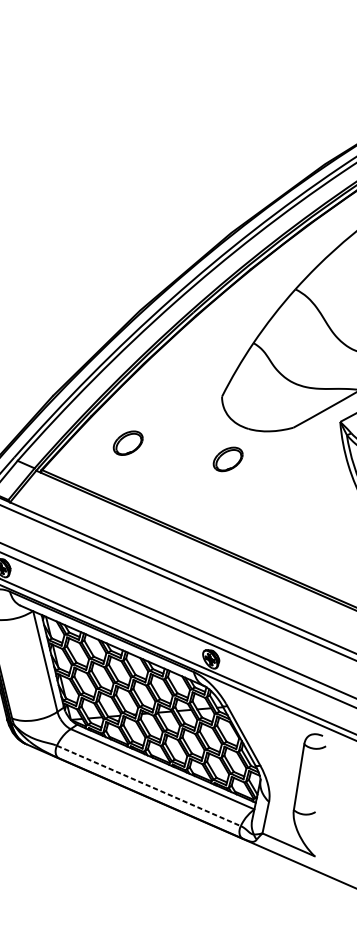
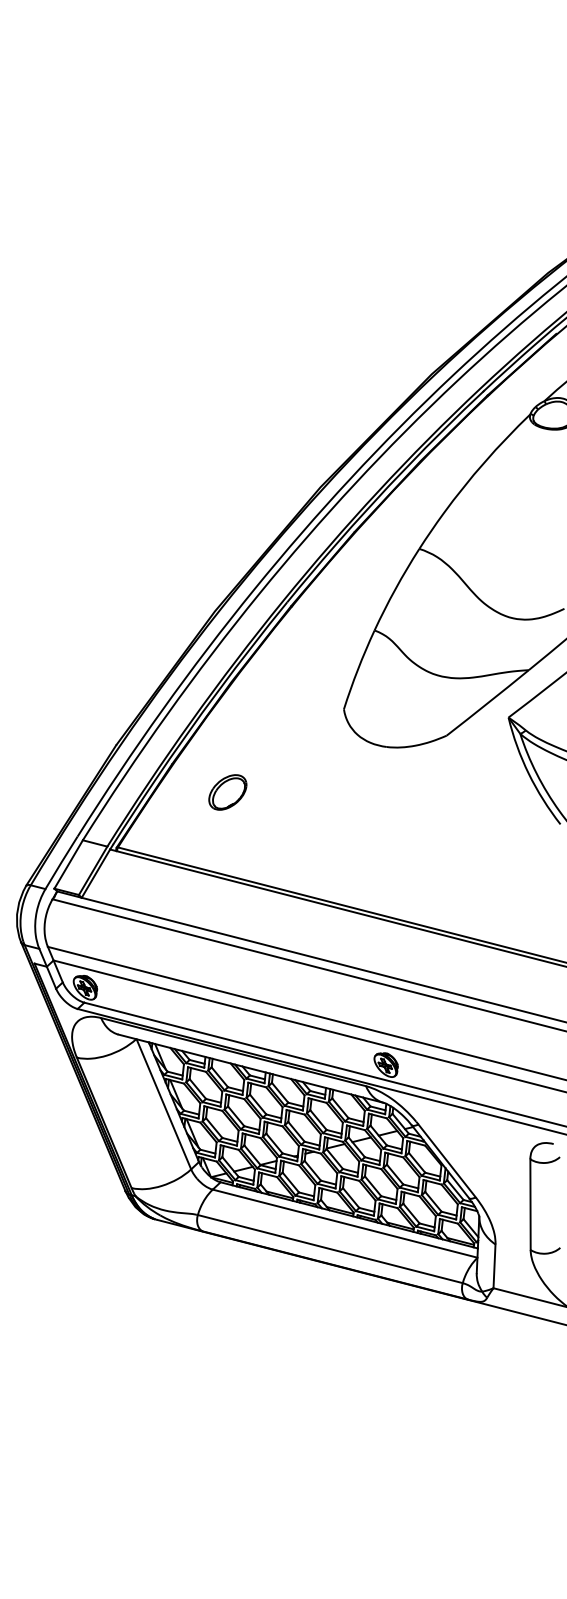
part: (227, 459) -> (365, 792), removed
line: (148, 786) -> (330, 1249), dashed -> solid

